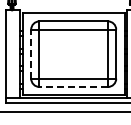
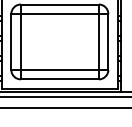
line: (31, 54) -> (11, 42), dashed -> solid
line: (73, 86) -> (59, 78), dashed -> solid

